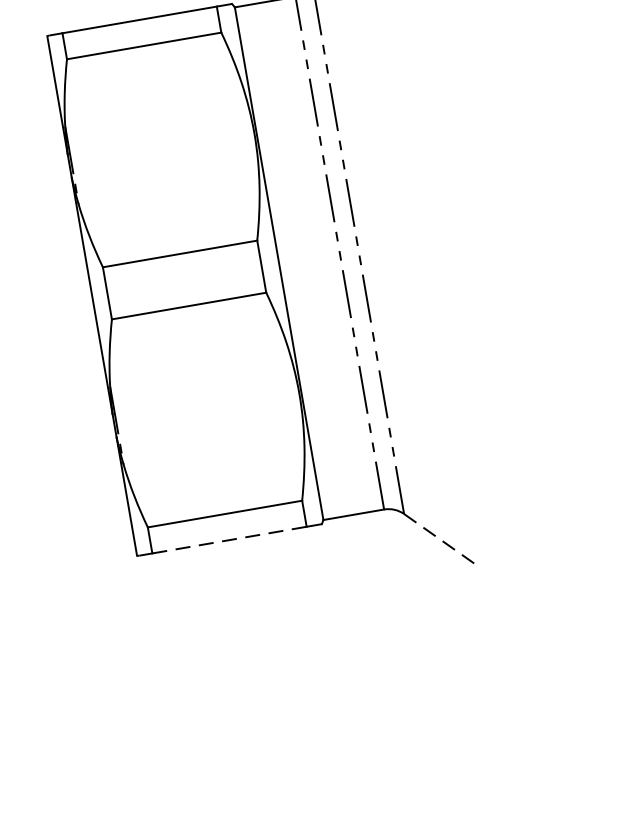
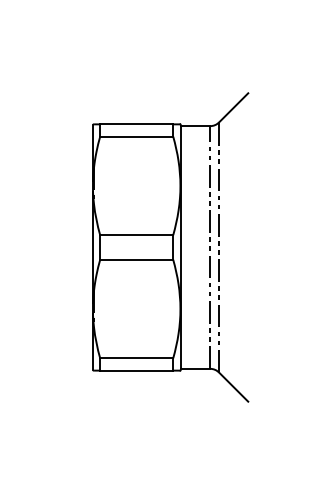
line: (229, 539) -> (136, 370), dashed -> solid
line: (440, 540) -> (233, 387), dashed -> solid

